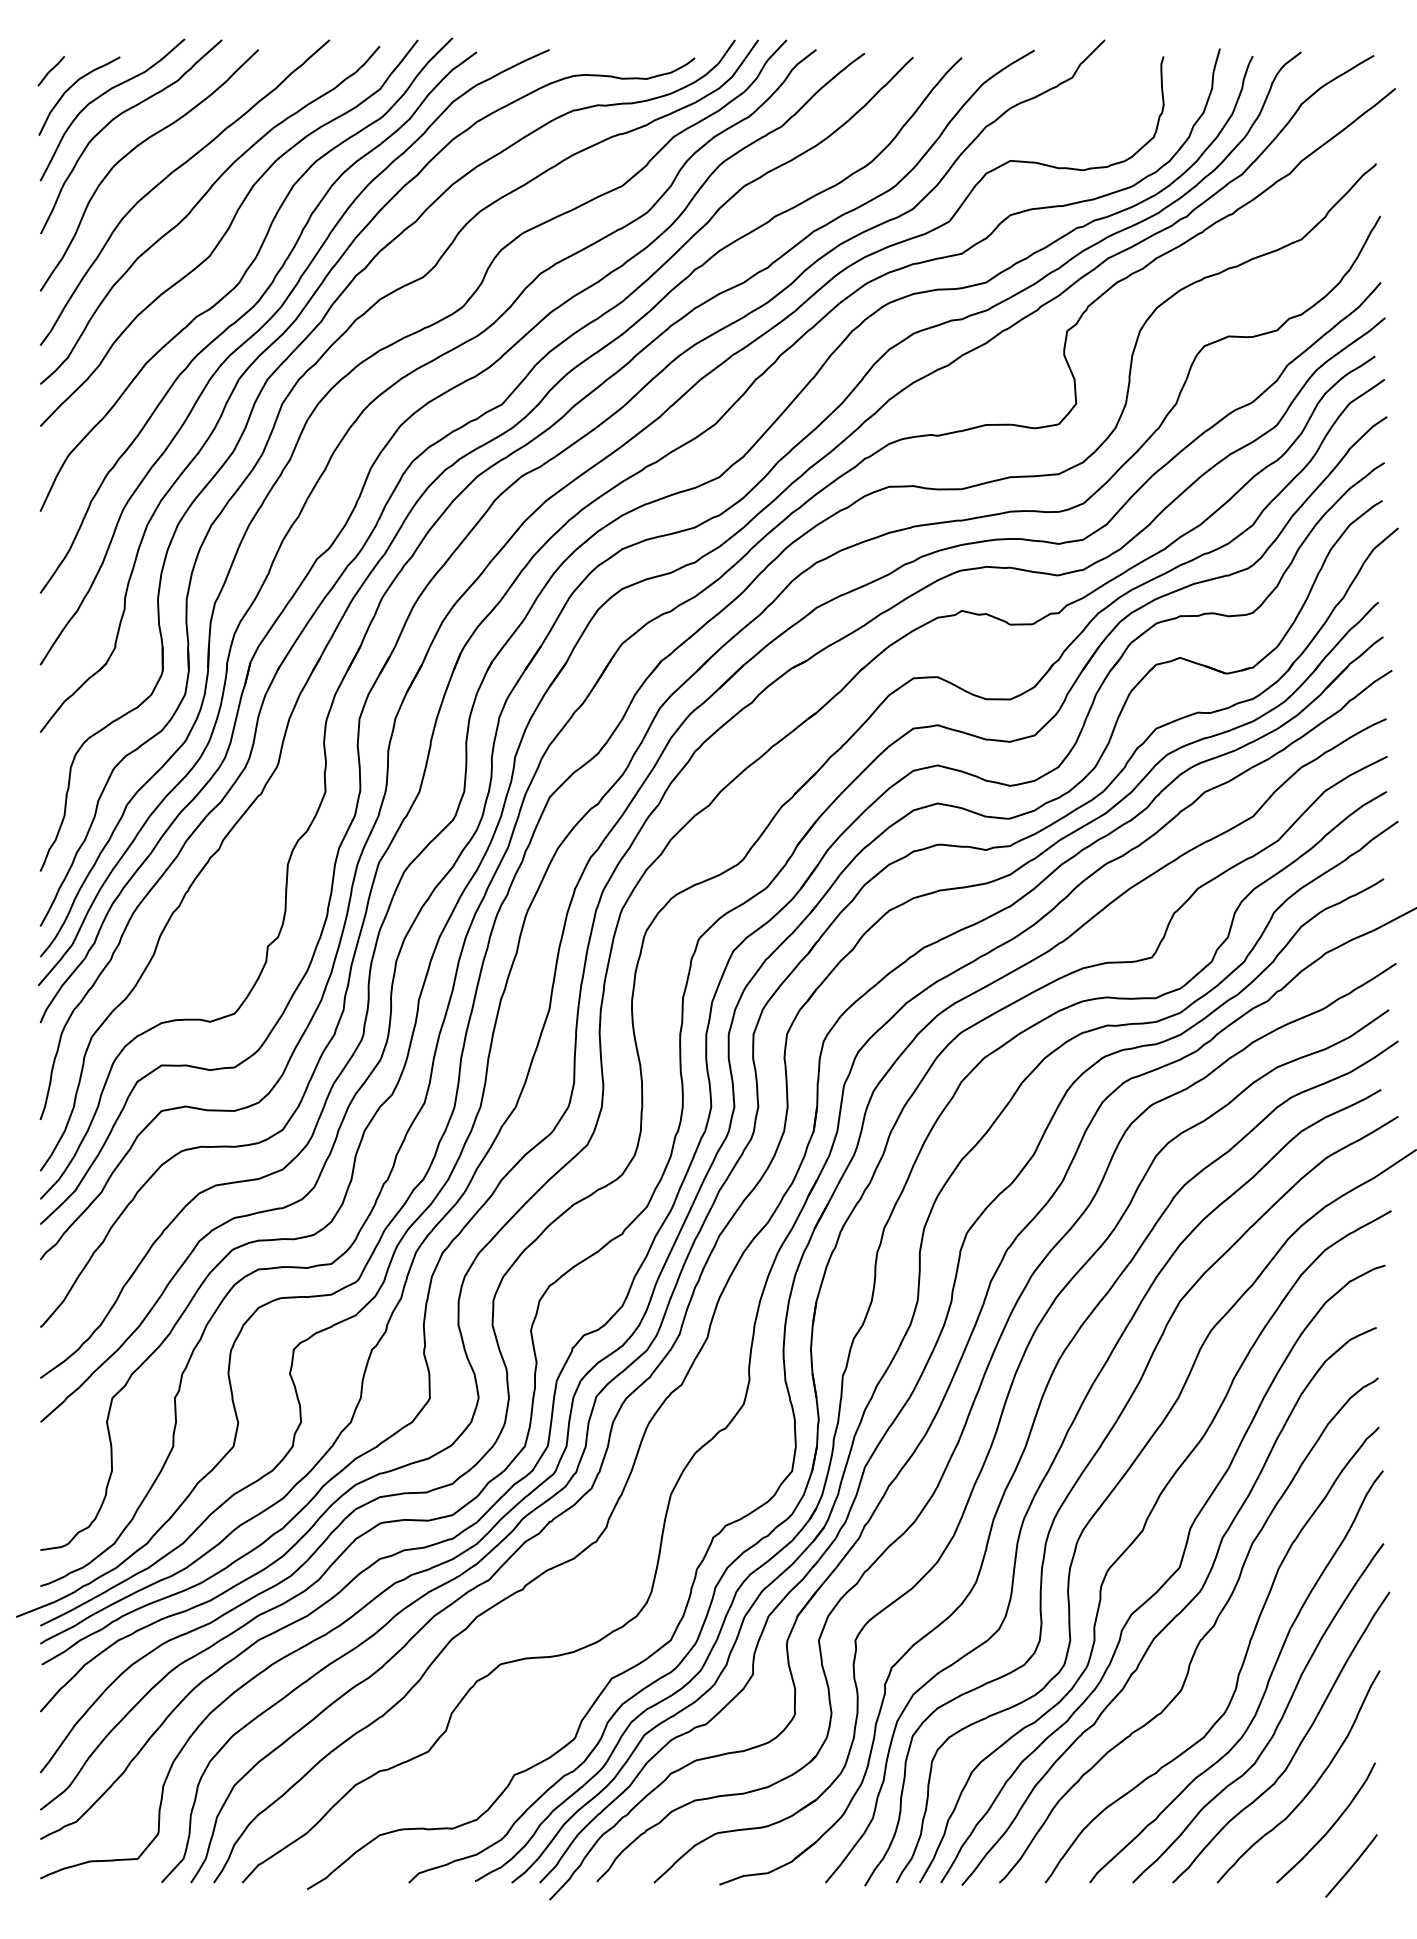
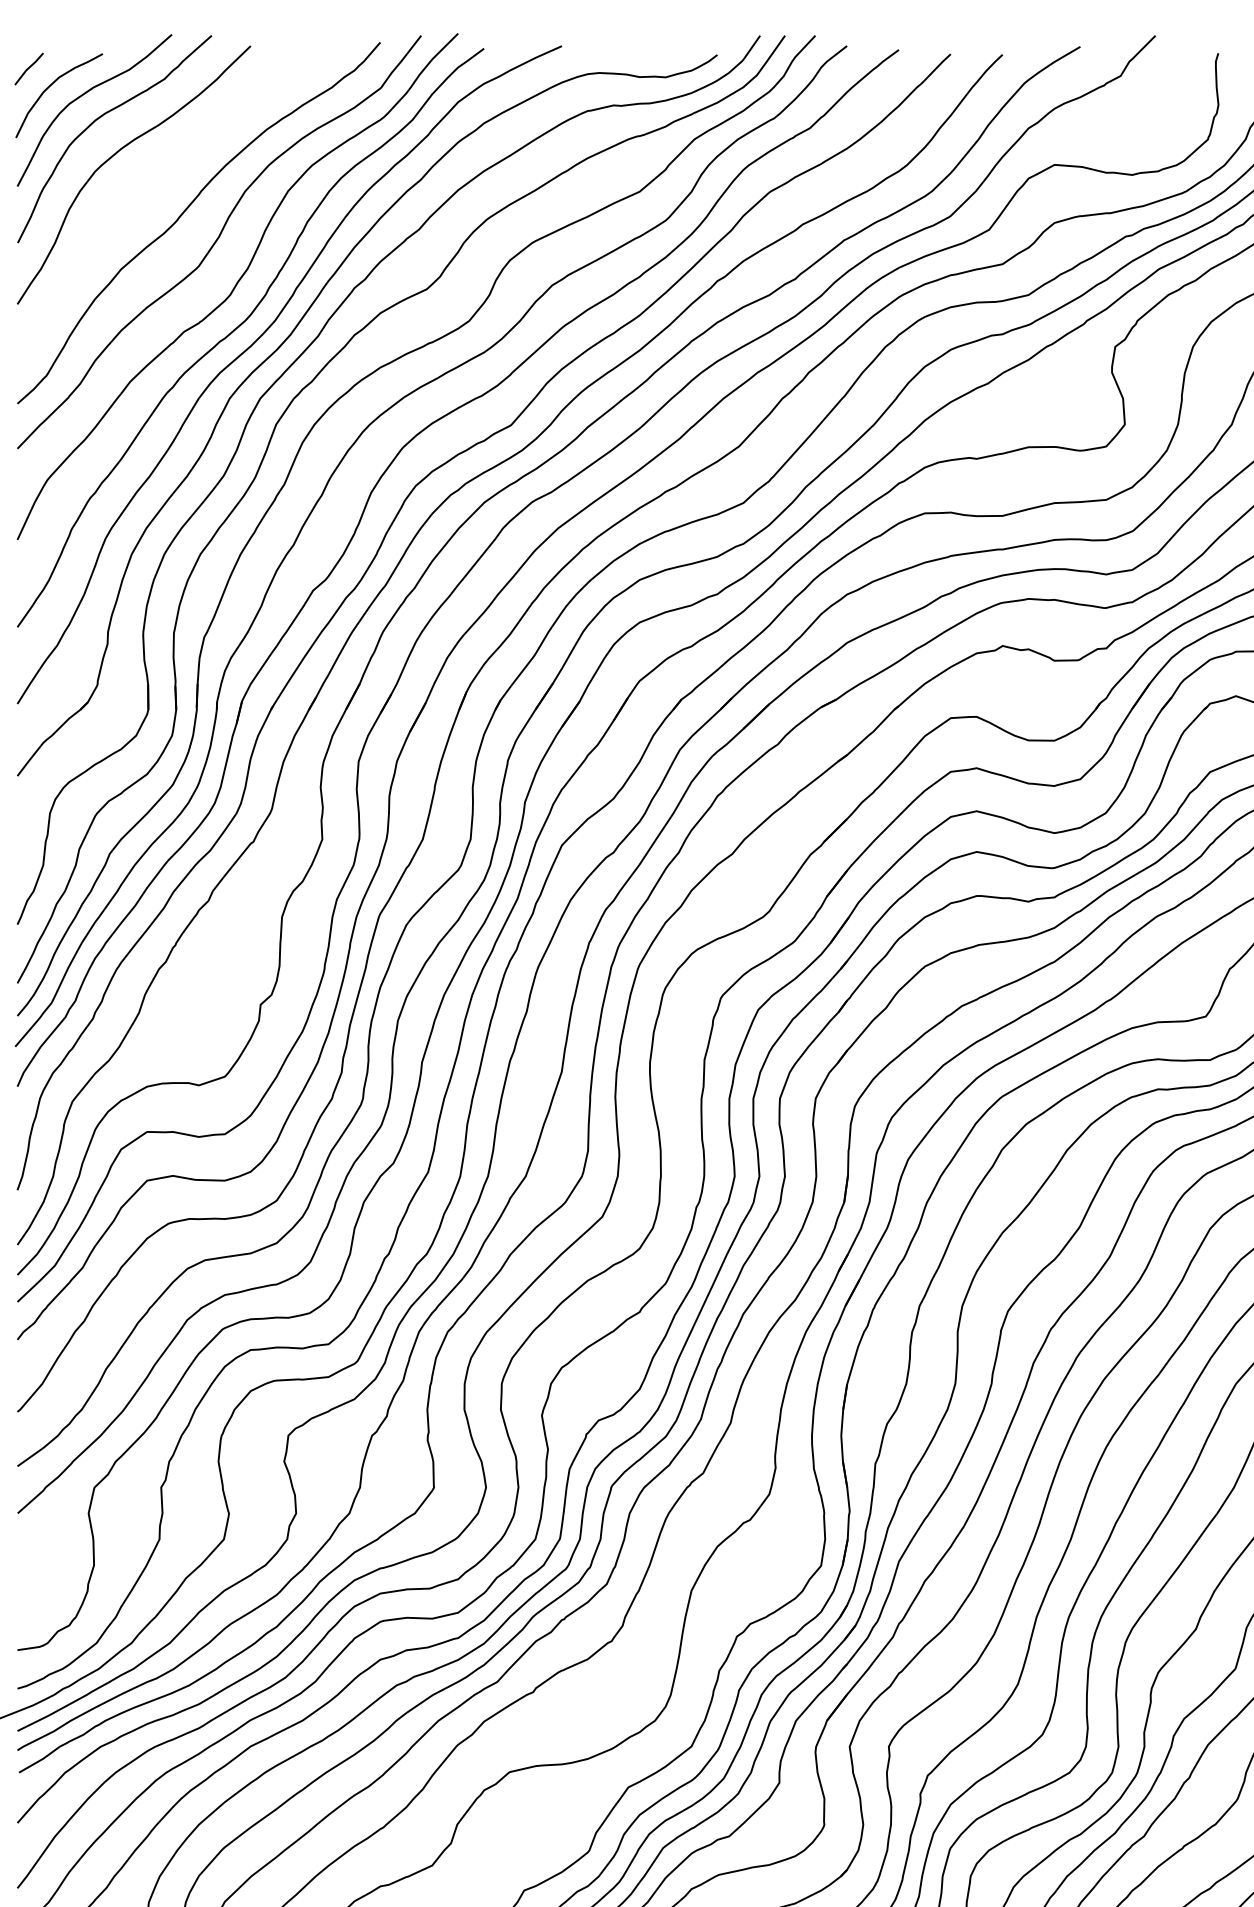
curve: (169, 176) -> (155, 181), removed

